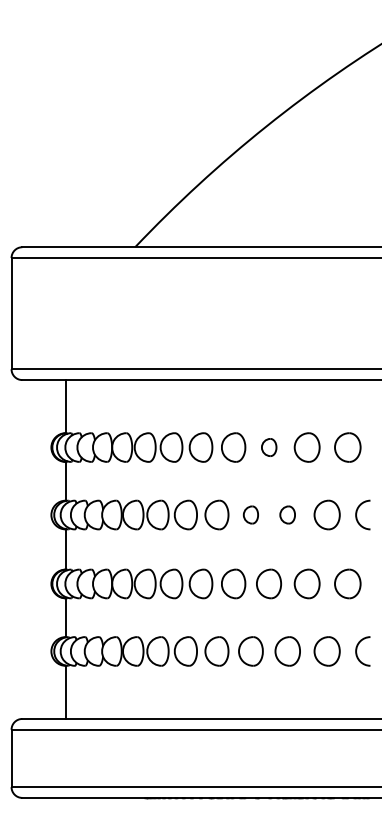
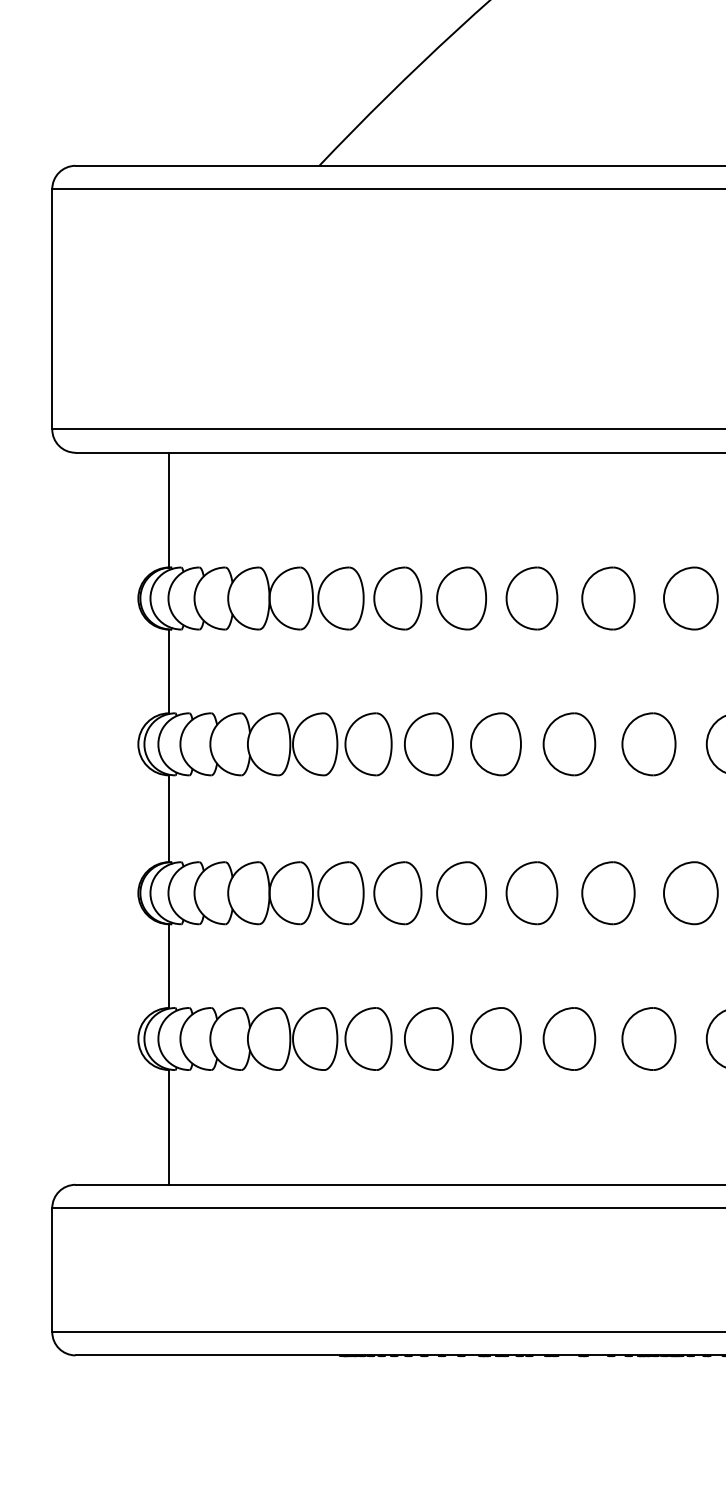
part: (269, 447) -> (609, 598), size x1.67
part: (250, 514) -> (568, 743), size x1.67
part: (287, 514) -> (648, 743), size x1.67

